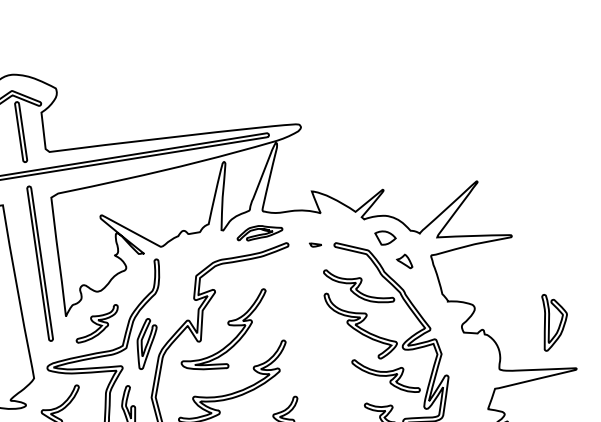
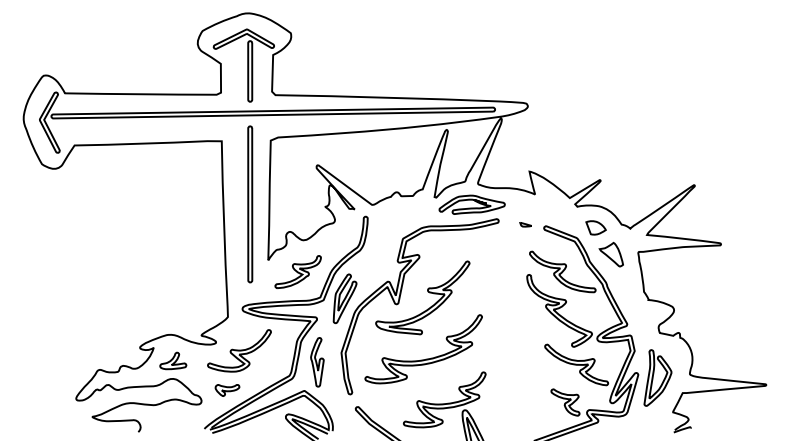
part: (259, 232) -> (471, 204), size x1.43
part: (403, 261) -> (610, 254), size x1.67
part: (553, 321) -> (657, 377), moved

